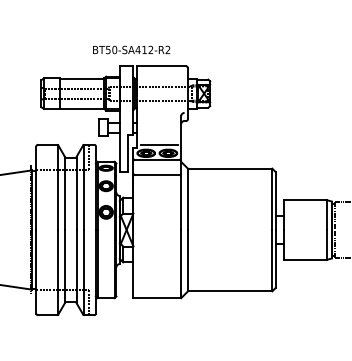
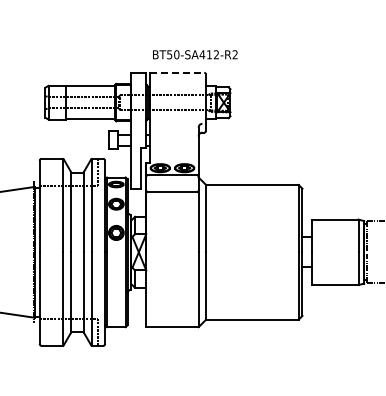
text: (131, 49) -> (195, 54), moved
line: (161, 66) -> (177, 72), solid -> dashed
line: (159, 144) -> (174, 158), removed

